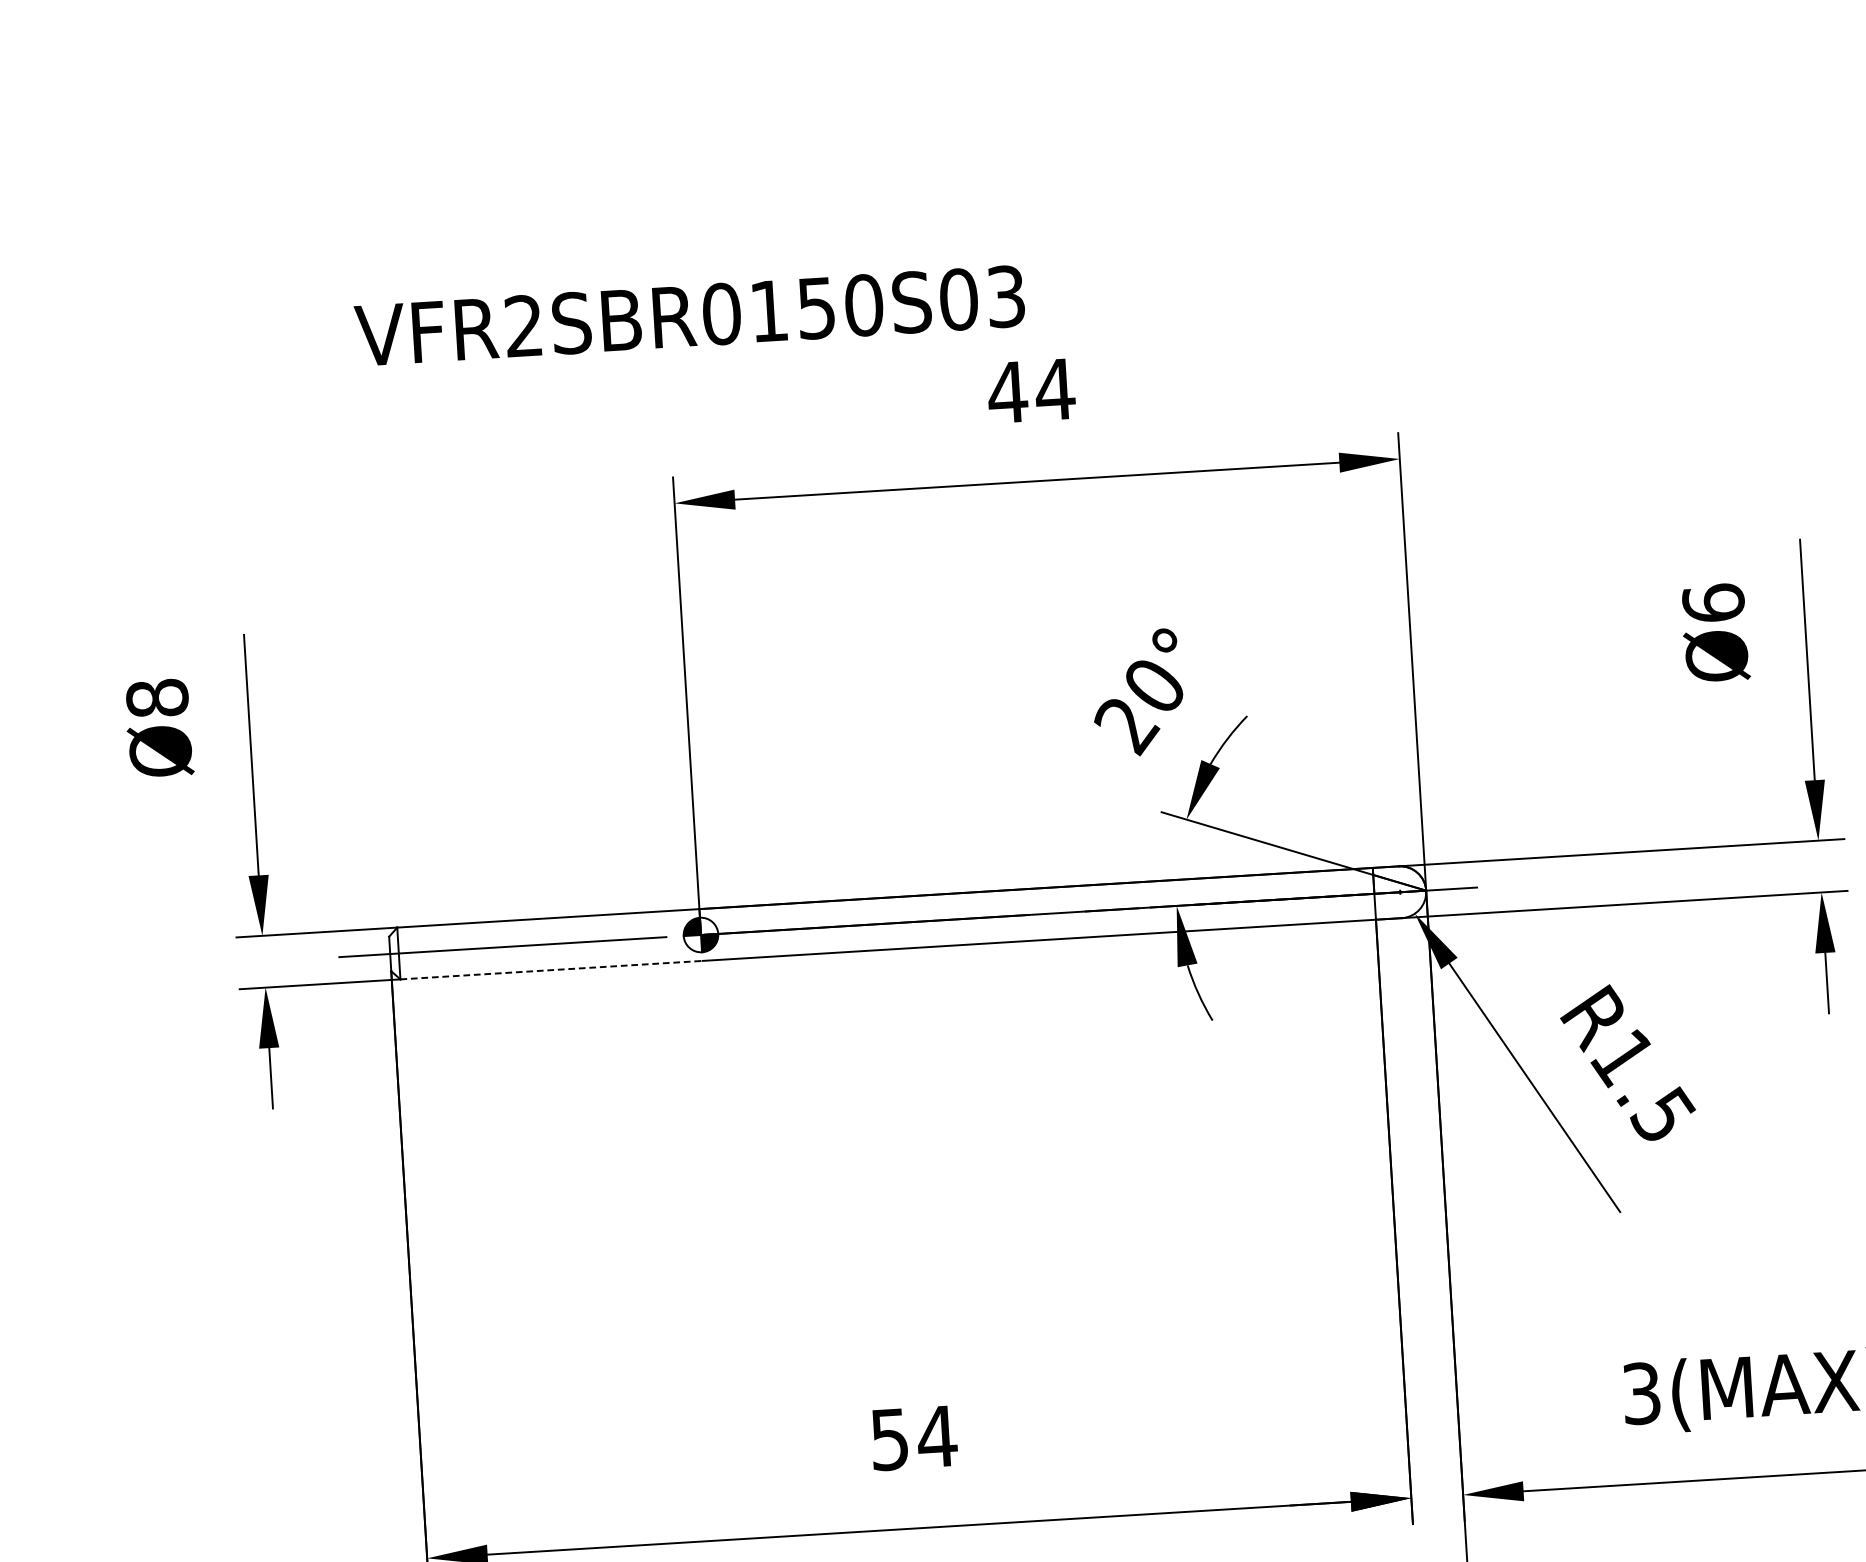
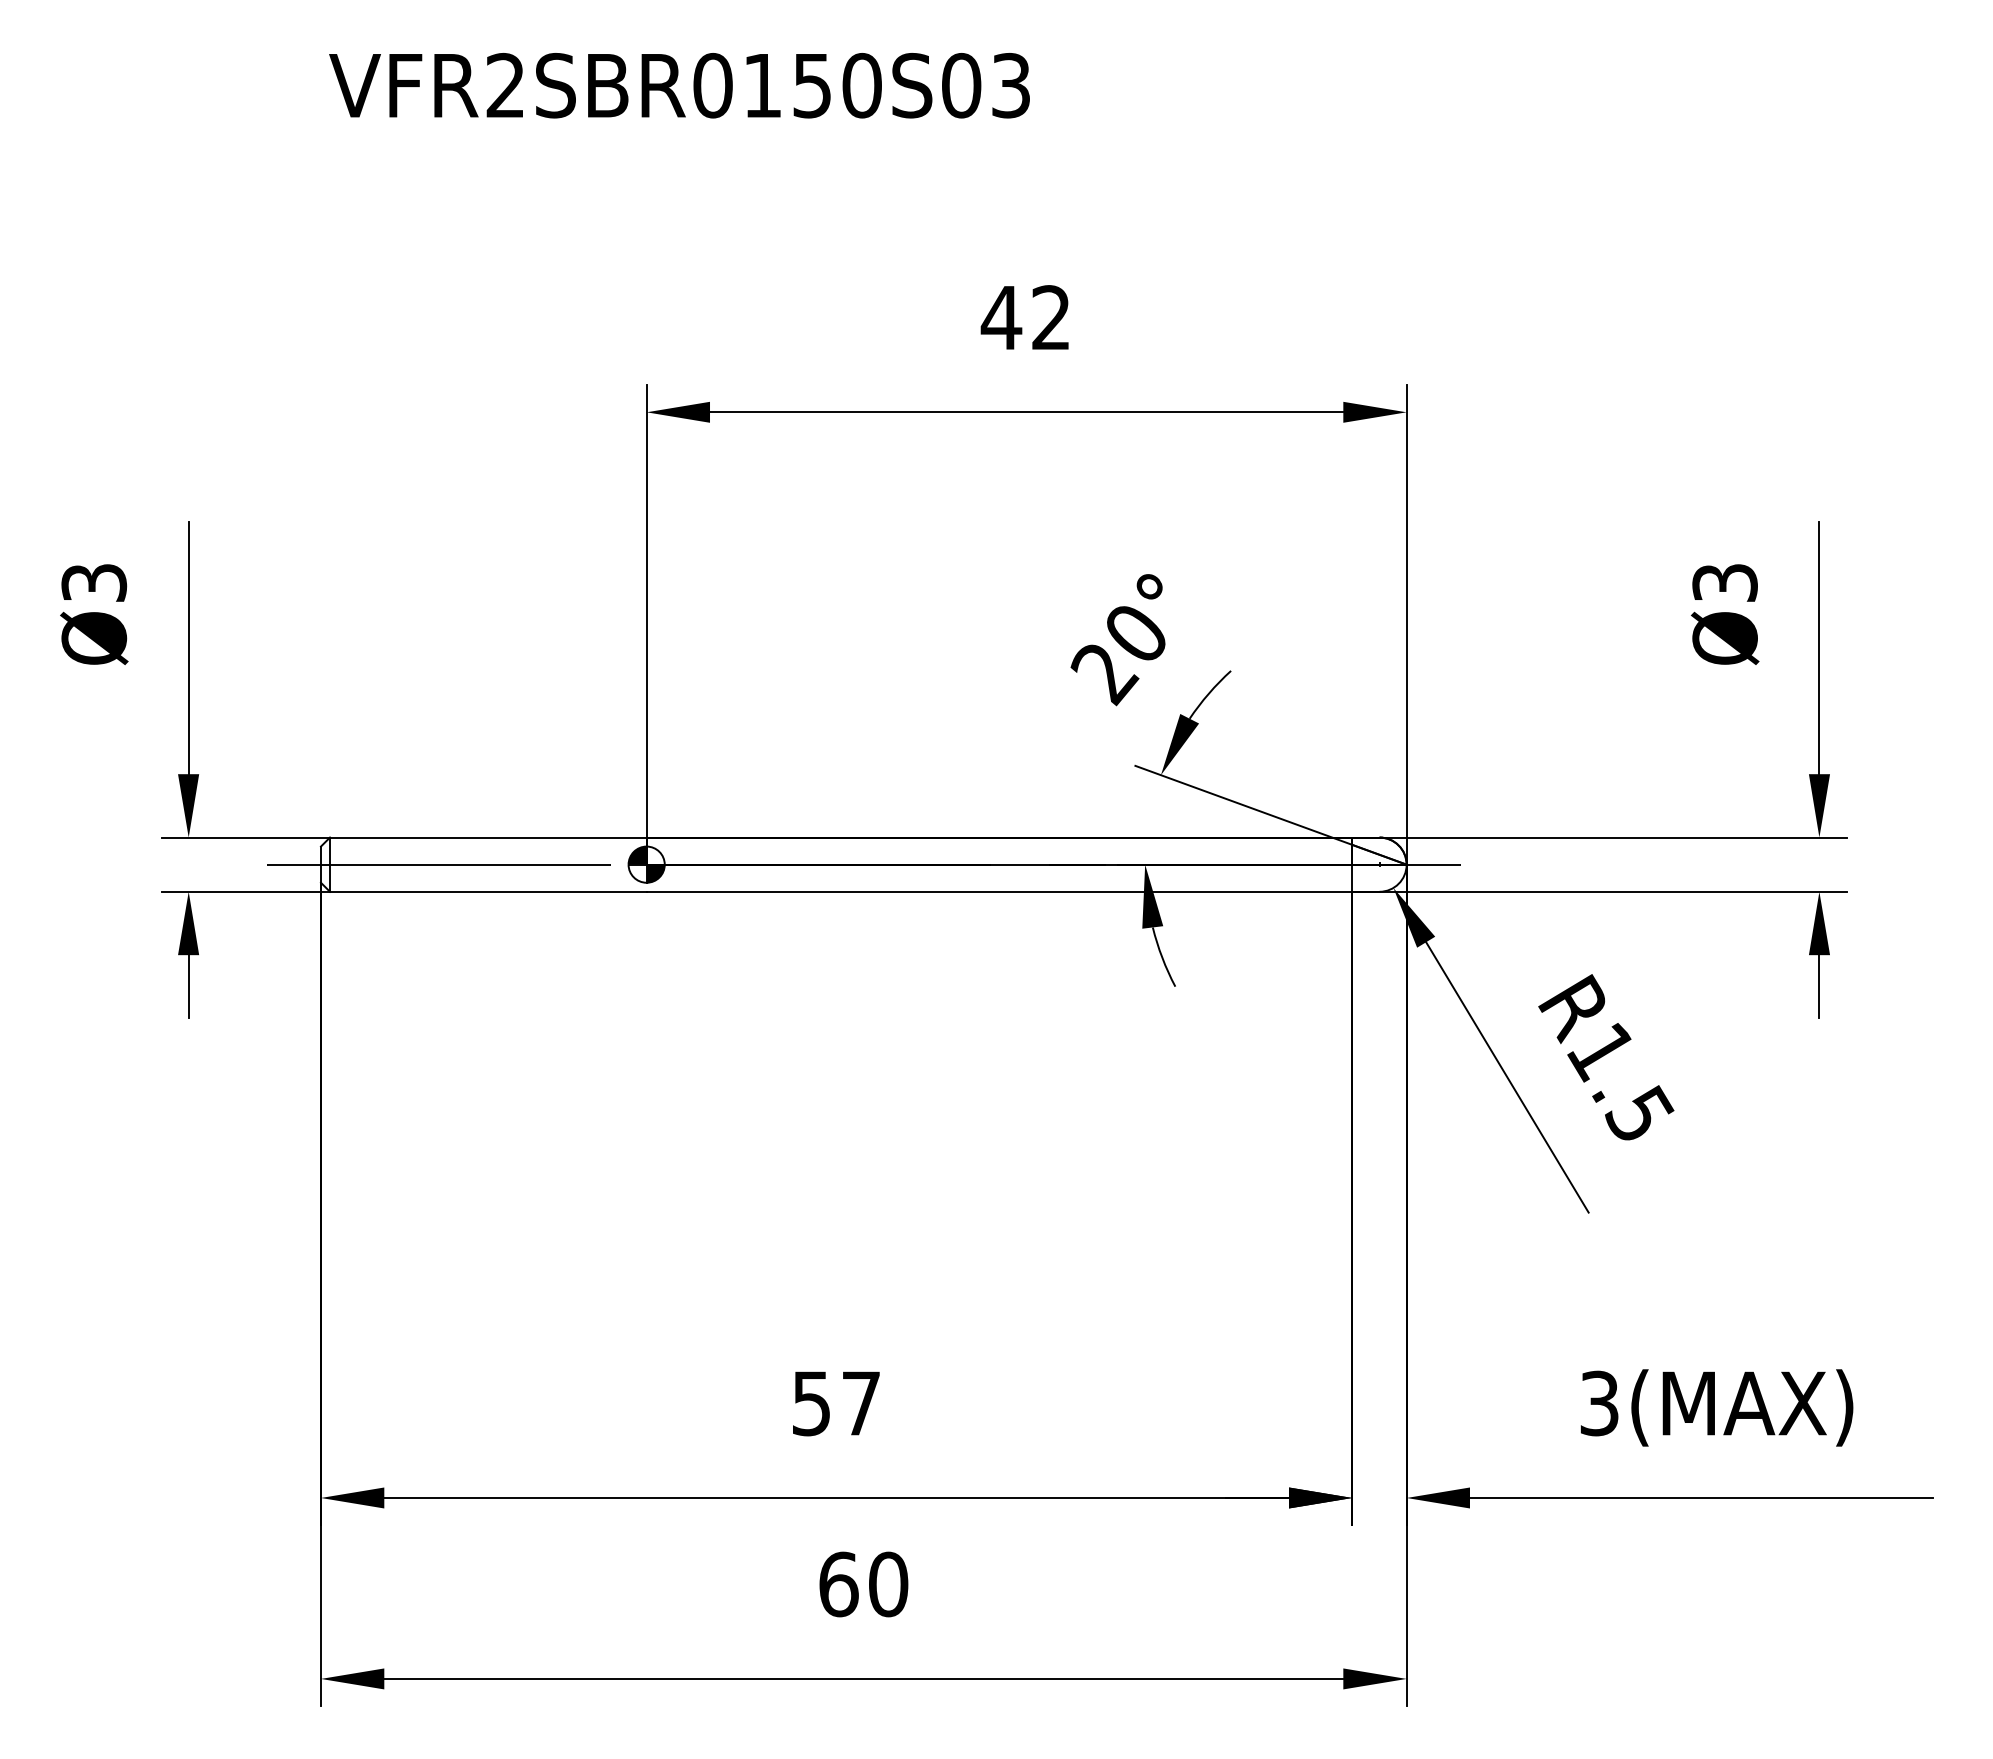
text: (689, 315) -> (679, 85), moved
text: (1054, 389) -> (1050, 317), 44 -> 42
text: (1713, 602) -> (1724, 582), Ø6 -> Ø3
text: (157, 697) -> (94, 582), Ø8 -> Ø3
line: (551, 969) -> (488, 891), dashed -> solid
text: (936, 1436) -> (860, 1403), 54 -> 57

